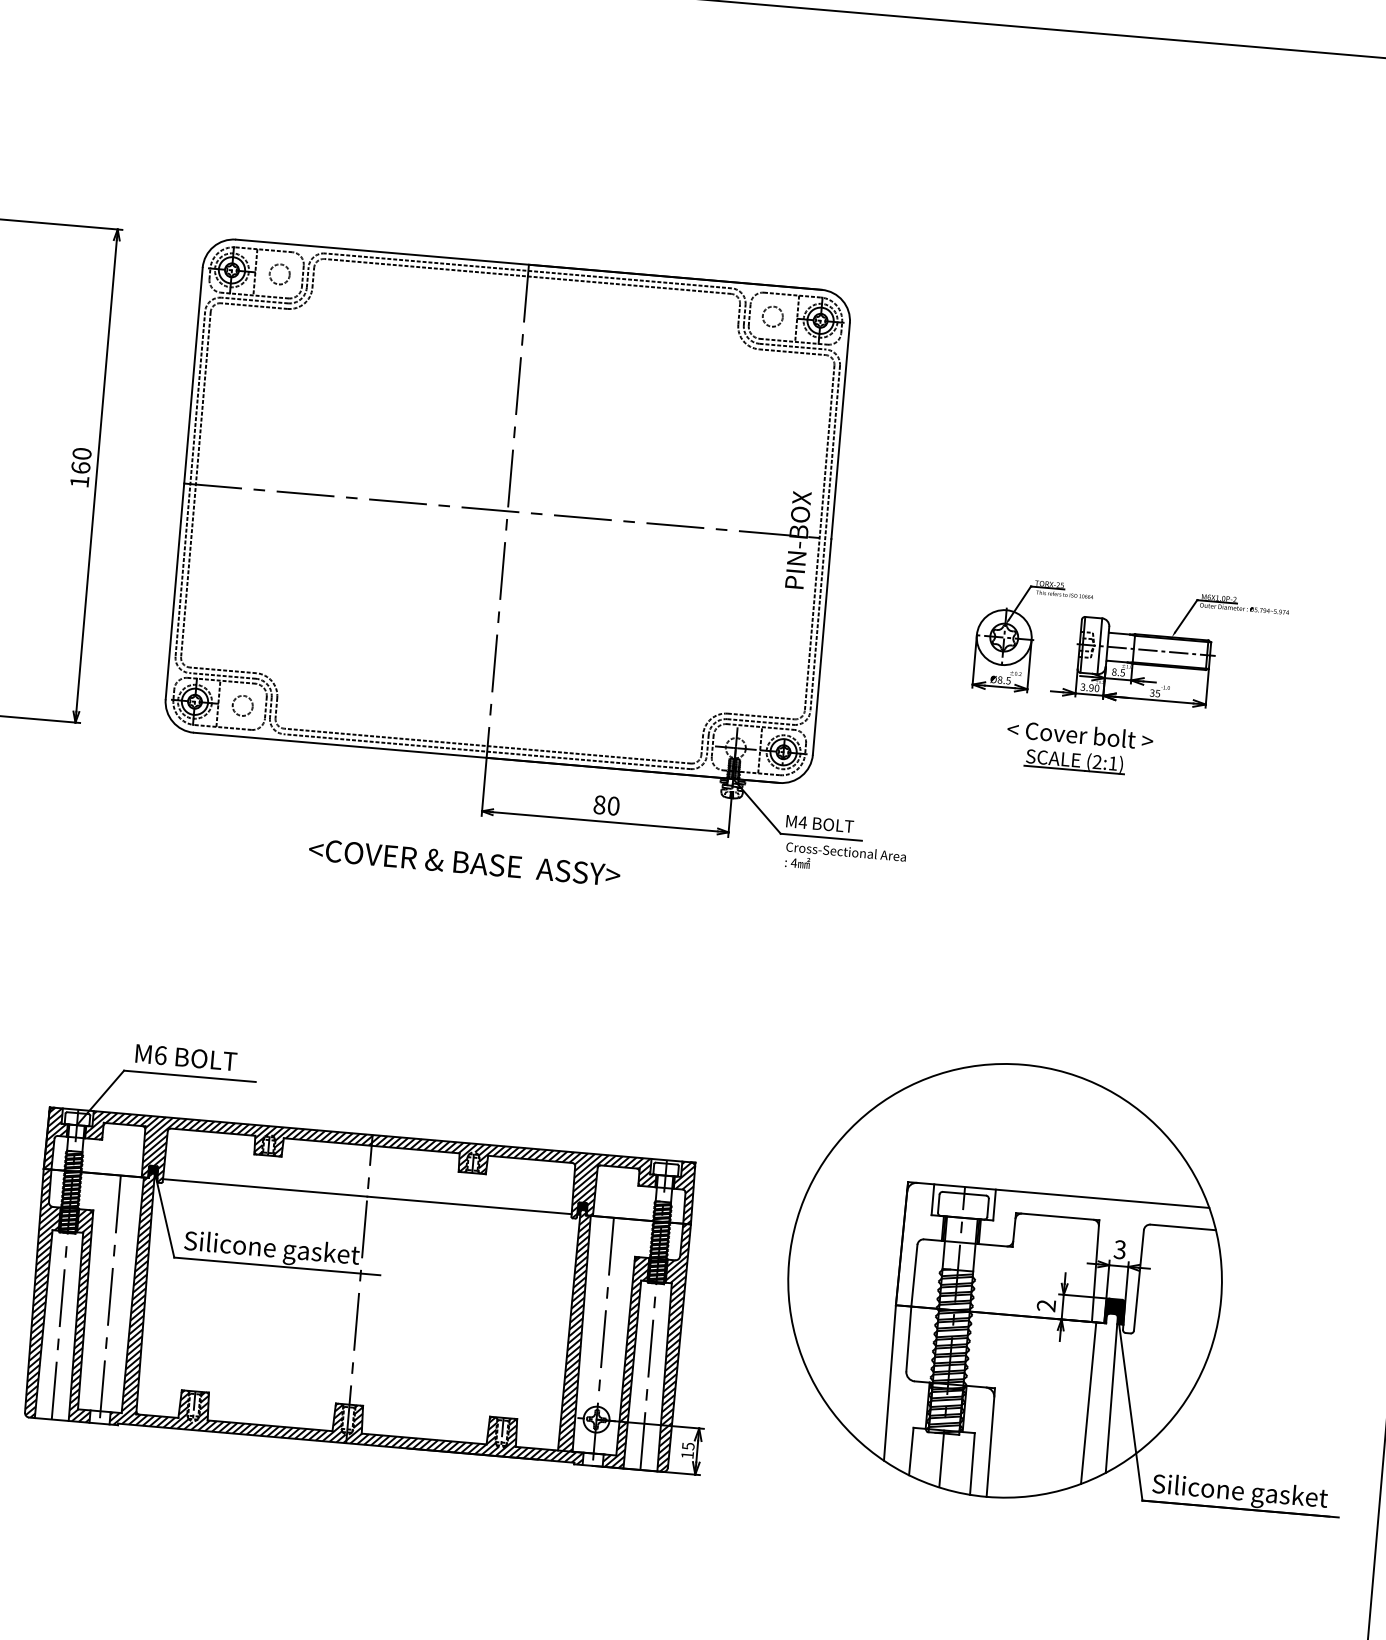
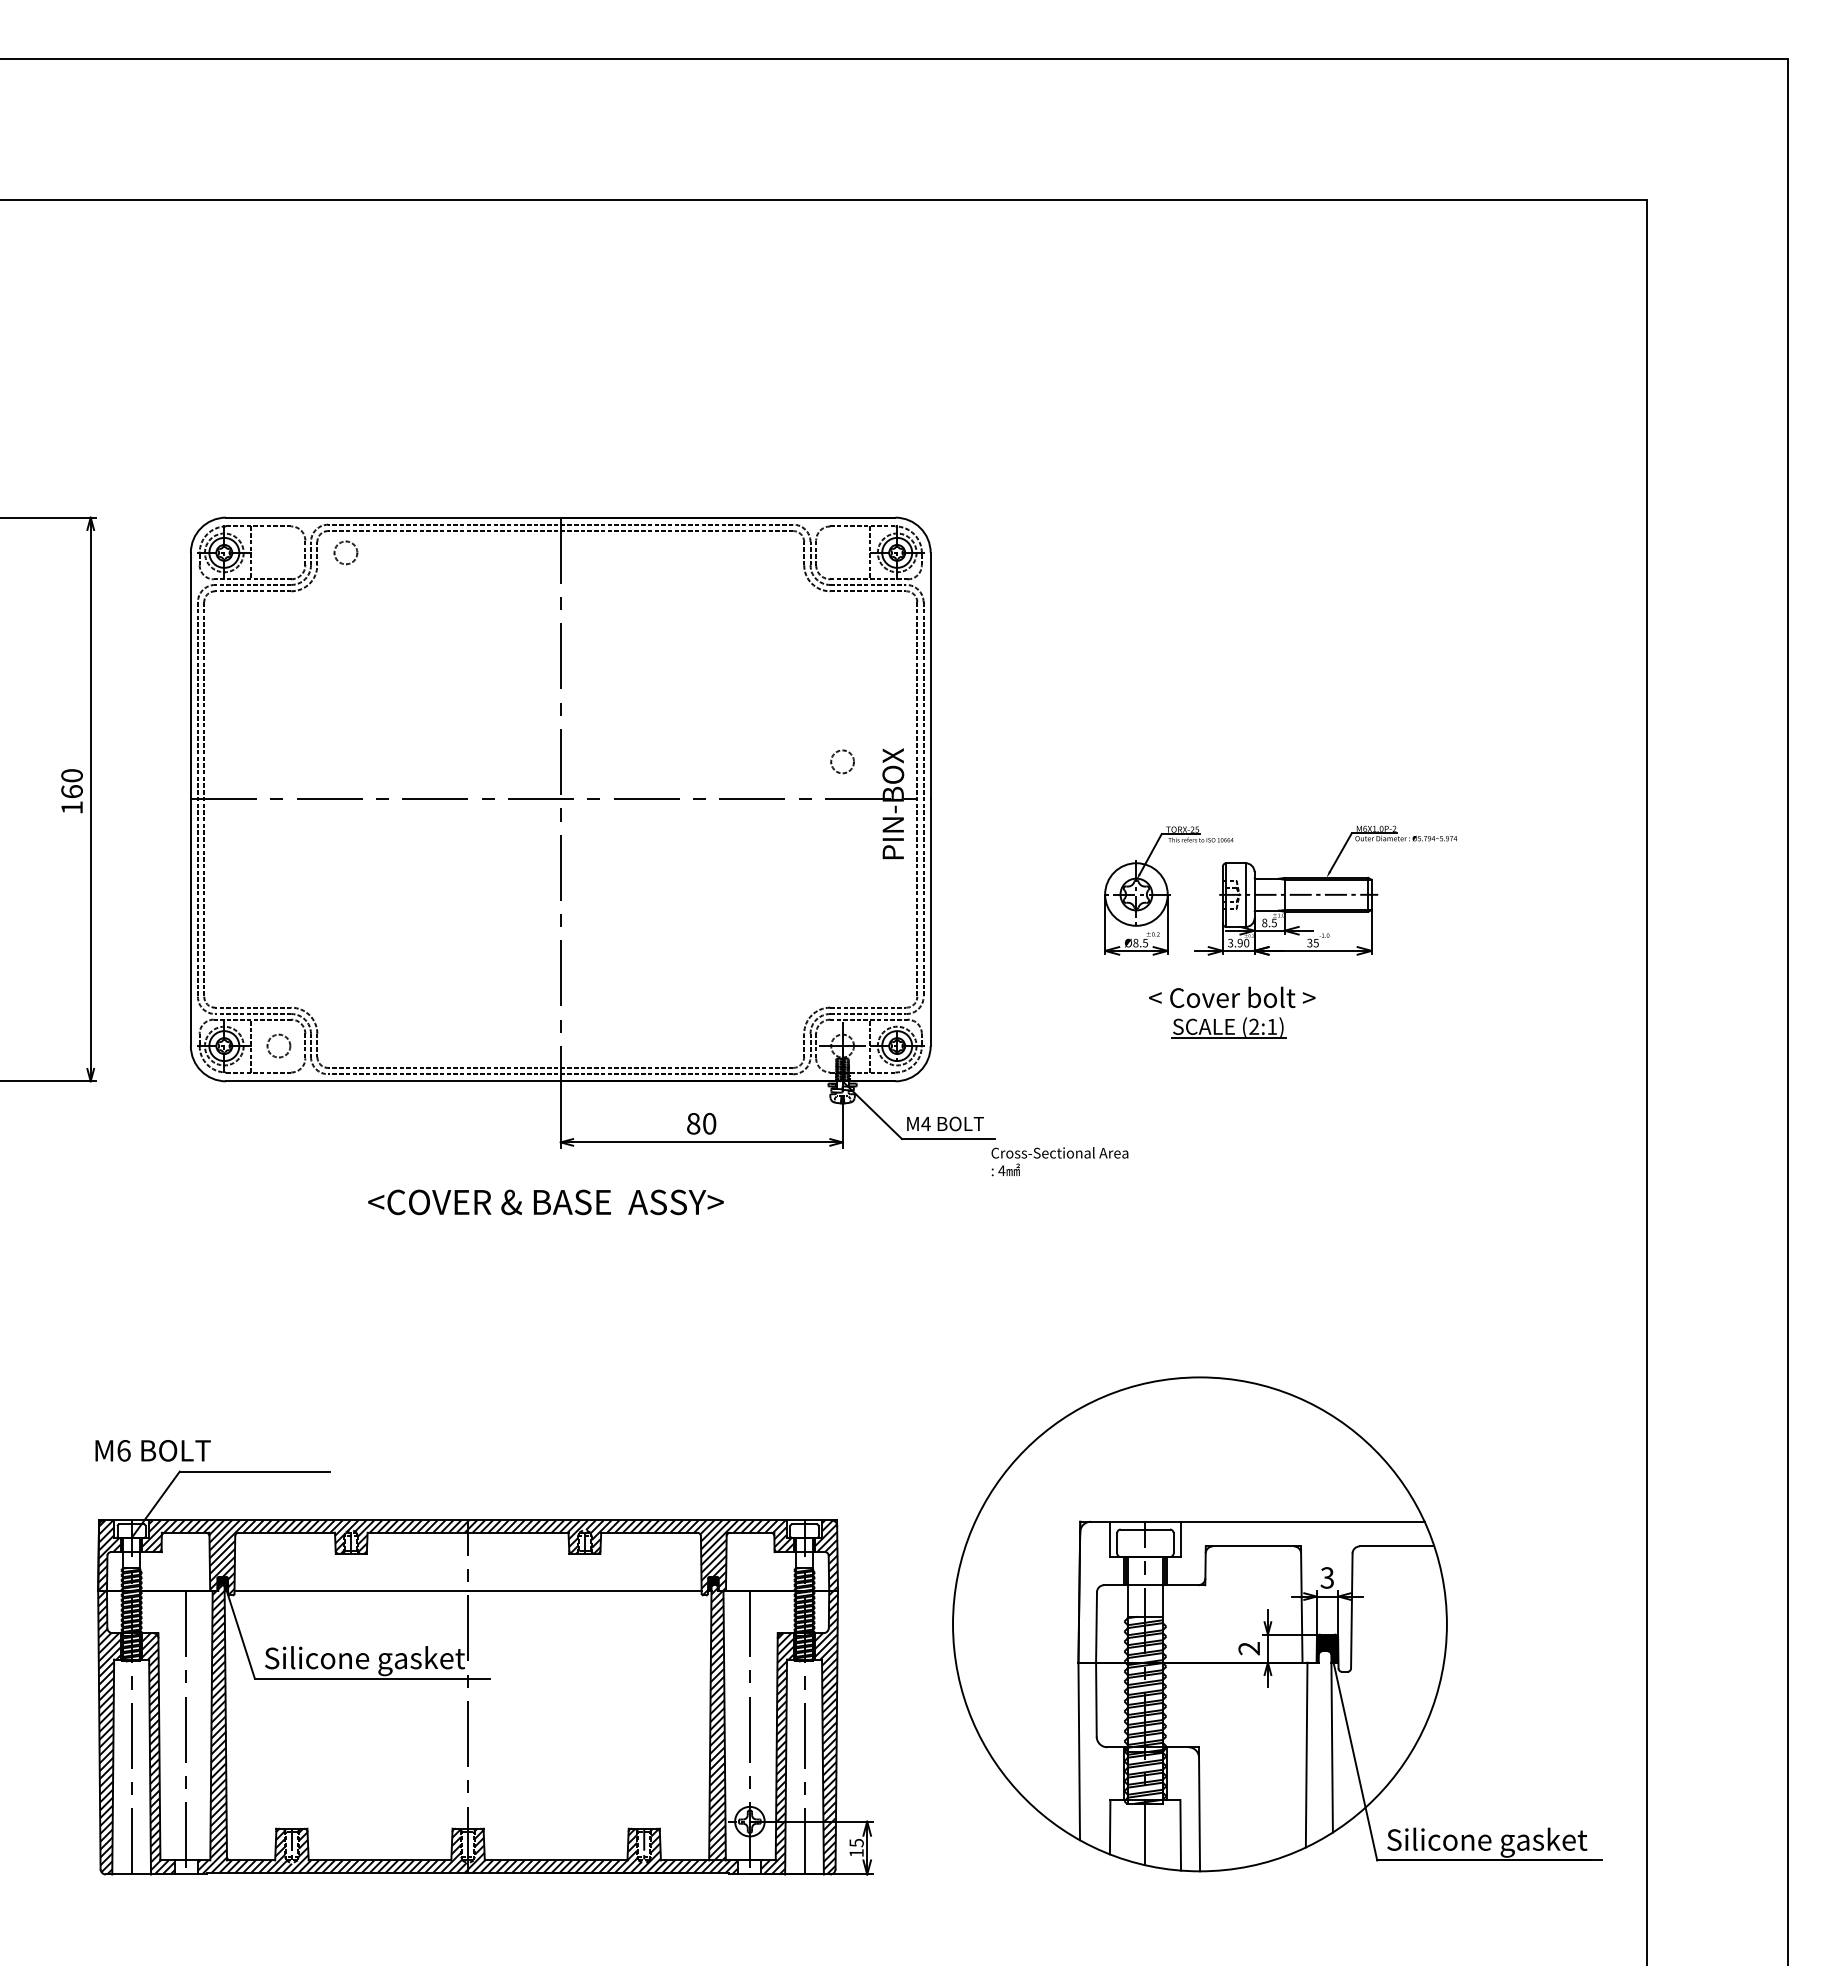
circle: (279, 274) -> (345, 552), moved
circle: (772, 316) -> (842, 761), moved
text: (845, 859) -> (1059, 1161), moved
text: (185, 1057) -> (152, 1450), moved

